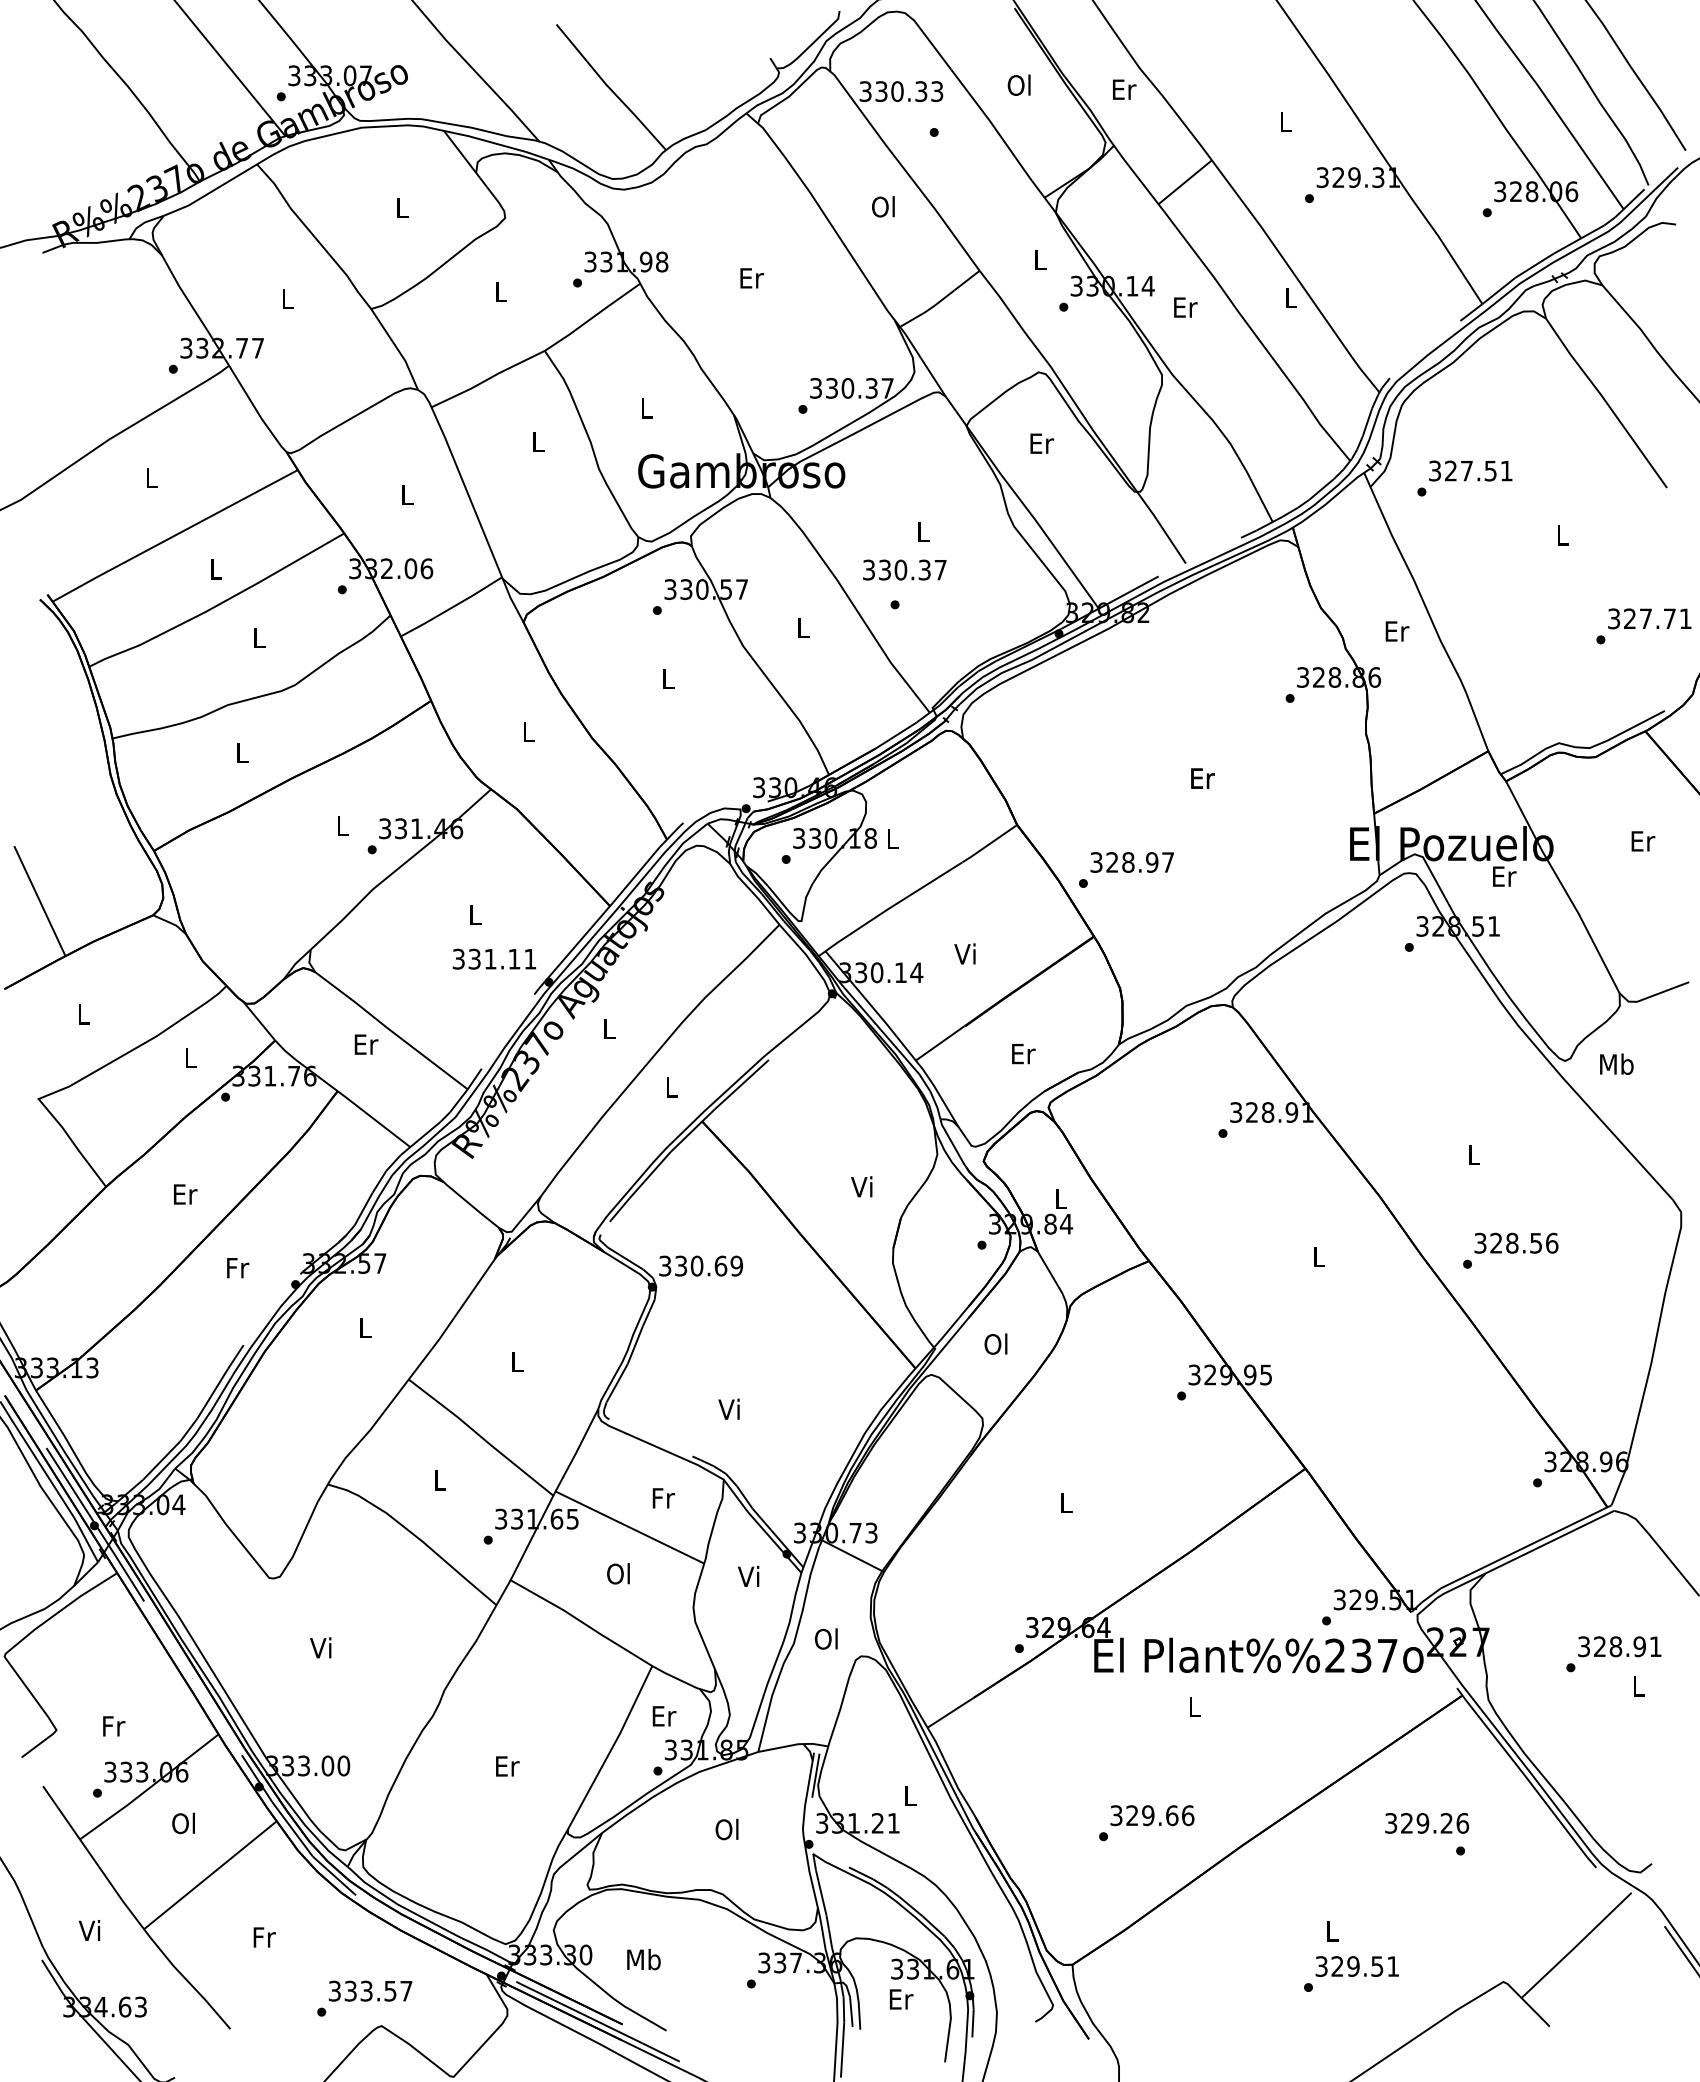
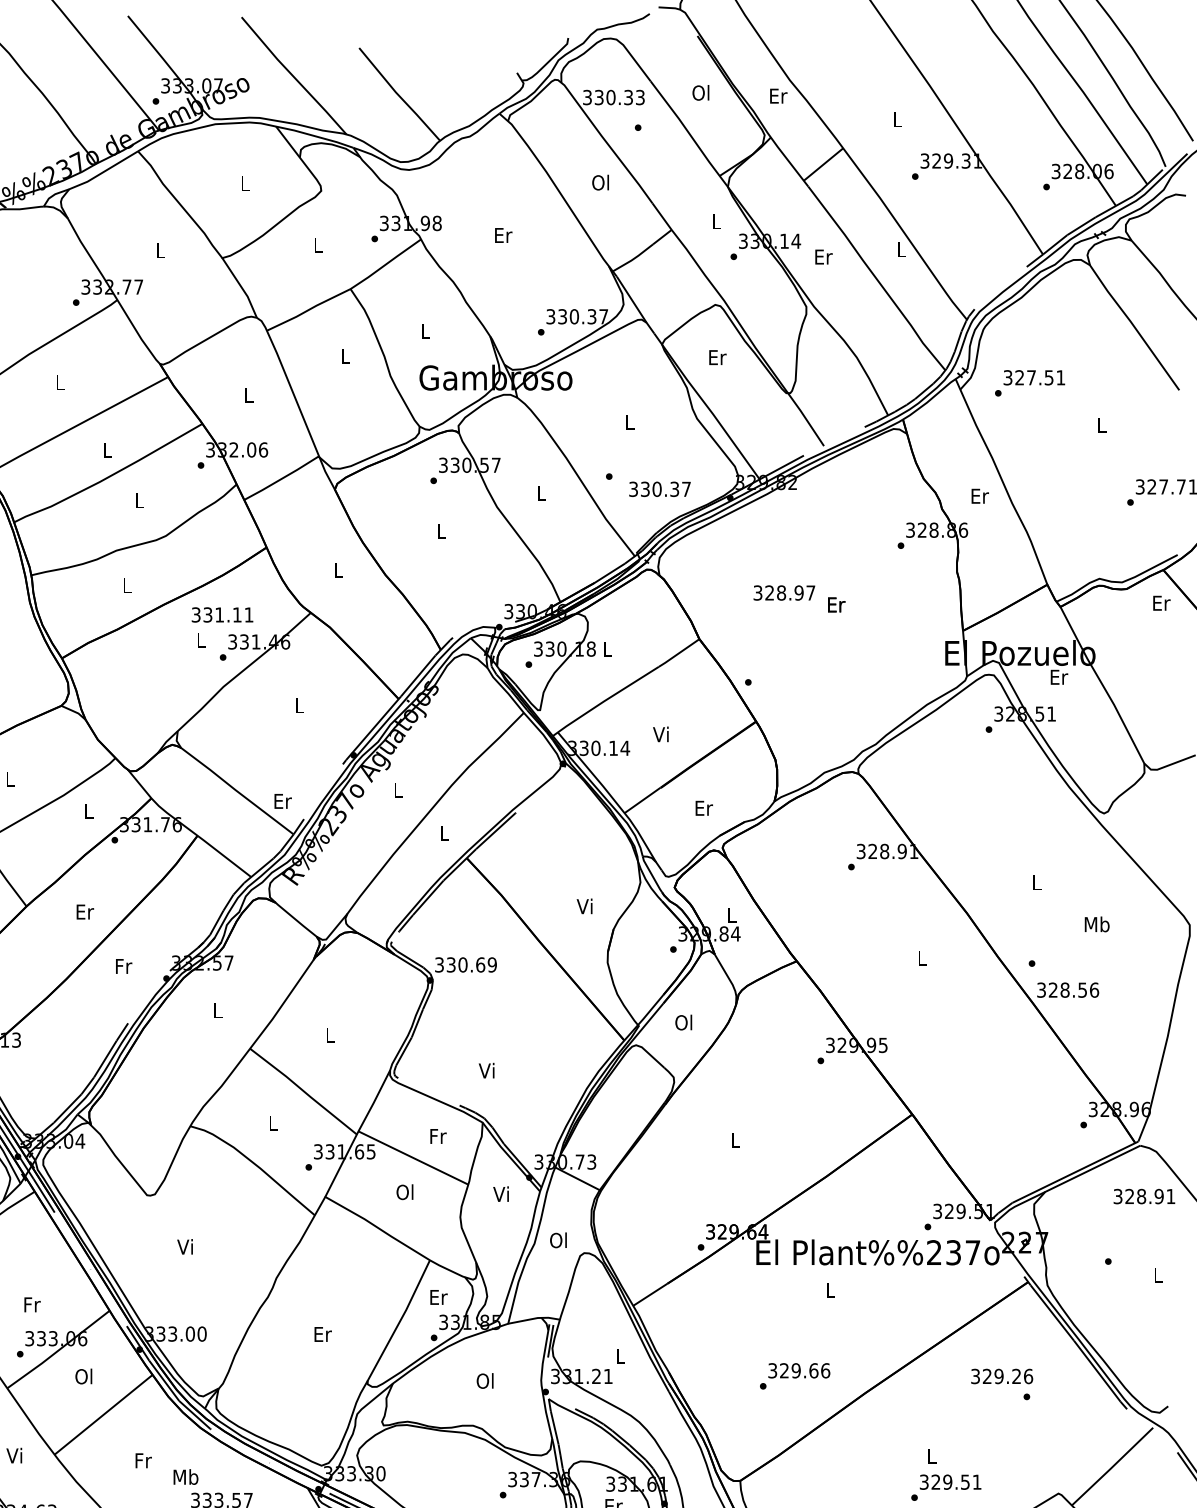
text: (904, 569) -> (659, 488), moved
text: (1643, 841) -> (1161, 603), moved
text: (1131, 862) -> (783, 593), moved
text: (493, 958) -> (221, 614), moved
text: (366, 1044) -> (283, 801), moved
text: (1616, 1063) -> (1096, 923), moved
text: (1516, 1242) -> (1068, 989), moved
text: (1619, 1646) -> (1144, 1196), moved
text: (643, 1959) -> (185, 1477), moved

